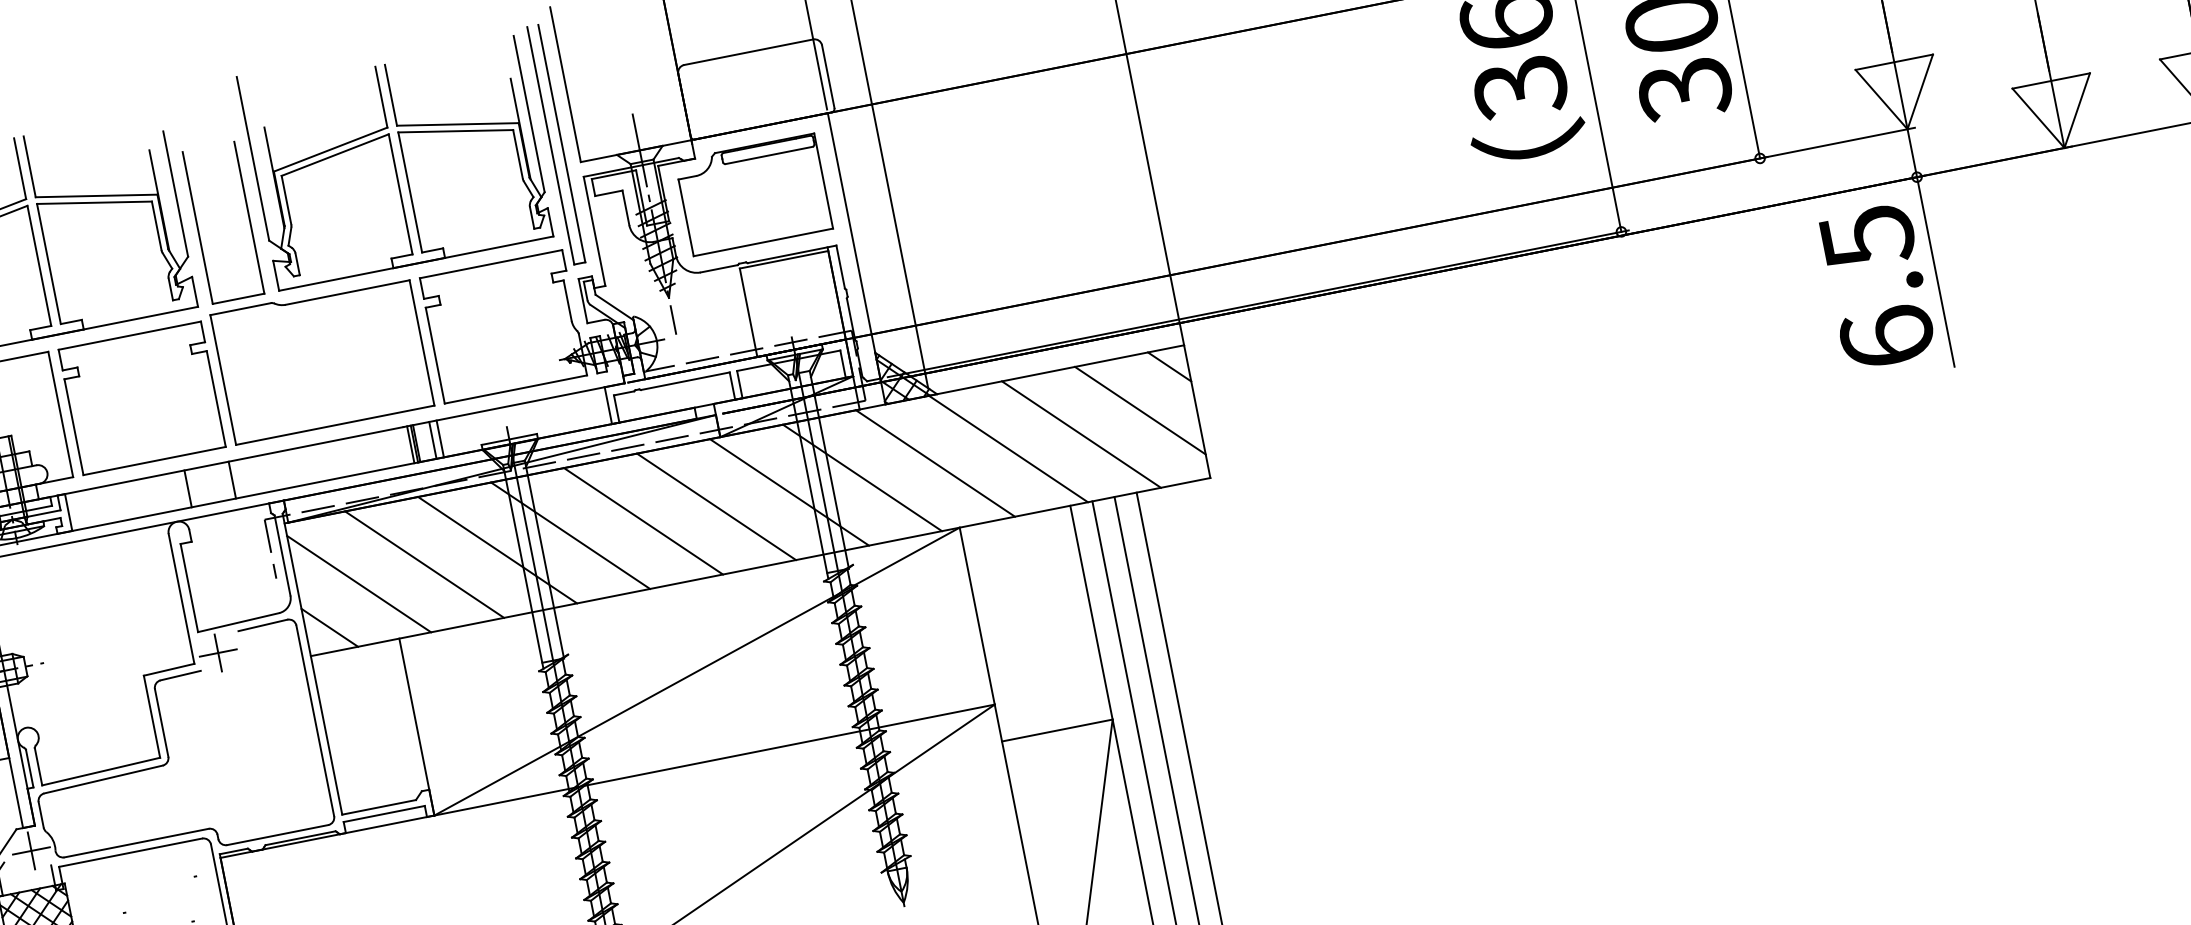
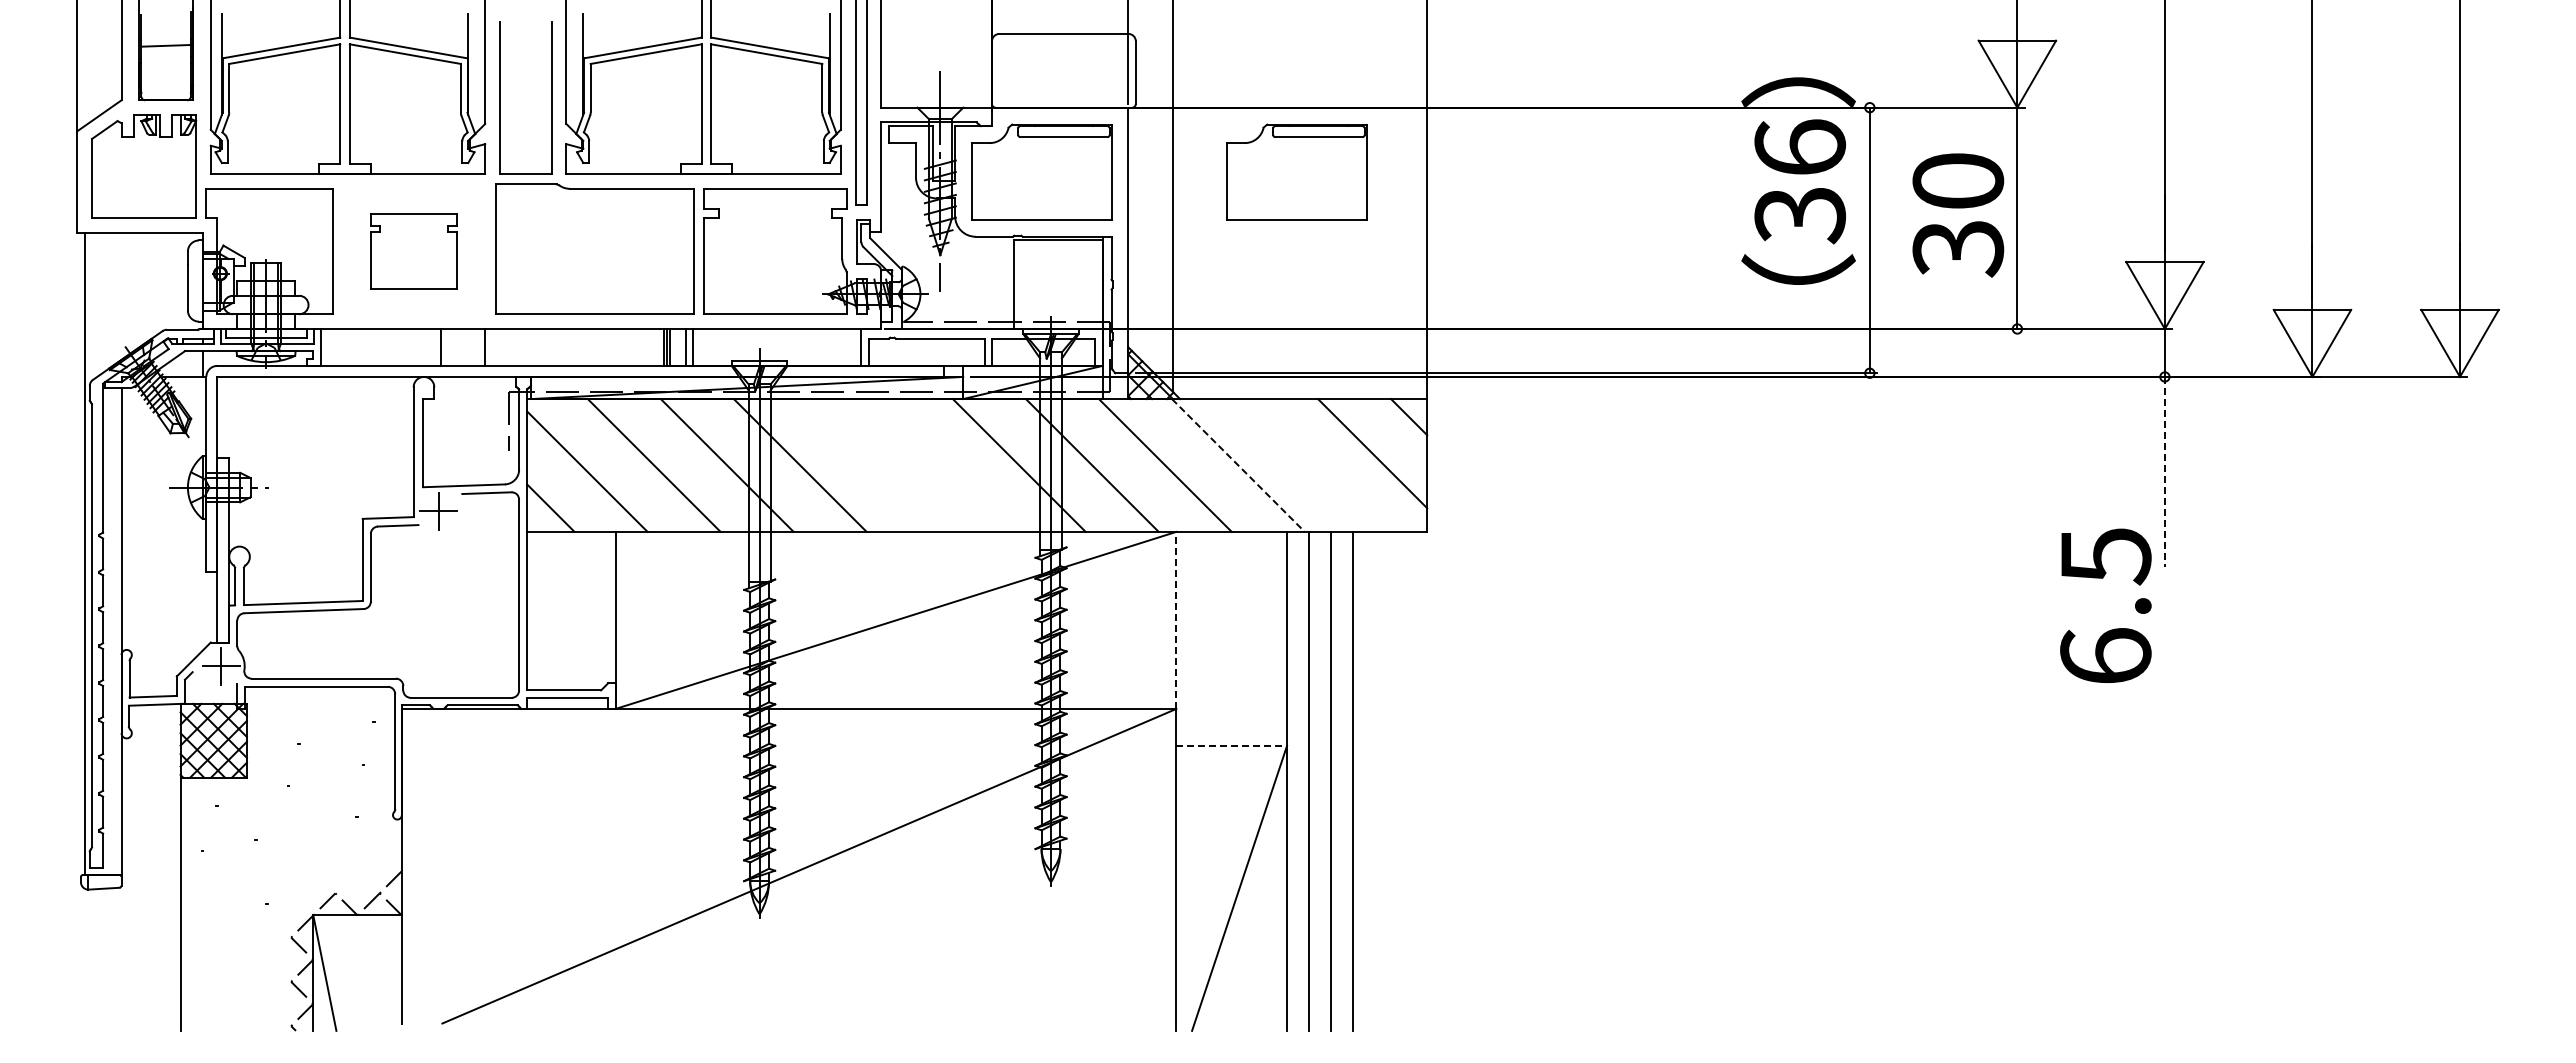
part: (1008, 143) -> (1296, 171), added
line: (1935, 271) -> (2164, 471), solid -> dashed
text: (1876, 286) -> (2105, 605), moved
part: (141, 398) -> (413, 251), size x0.6
line: (1081, 434) -> (1311, 465), removed
line: (1008, 449) -> (1238, 465), solid -> dashed
line: (715, 507) -> (945, 465), removed
line: (642, 521) -> (872, 465), removed
line: (977, 616) -> (1176, 620), solid -> dashed
line: (1058, 730) -> (1232, 745), solid -> dashed

